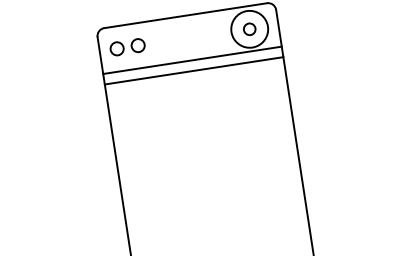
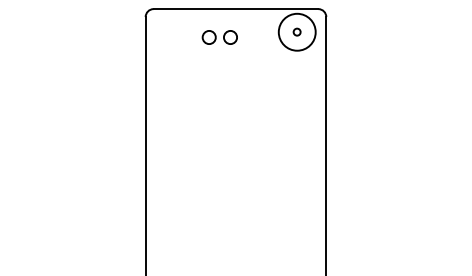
circle: (248, 28) -> (296, 31), size x0.6
part: (127, 47) -> (219, 37), moved
line: (192, 60) -> (235, 54), removed
line: (193, 70) -> (235, 64), removed

